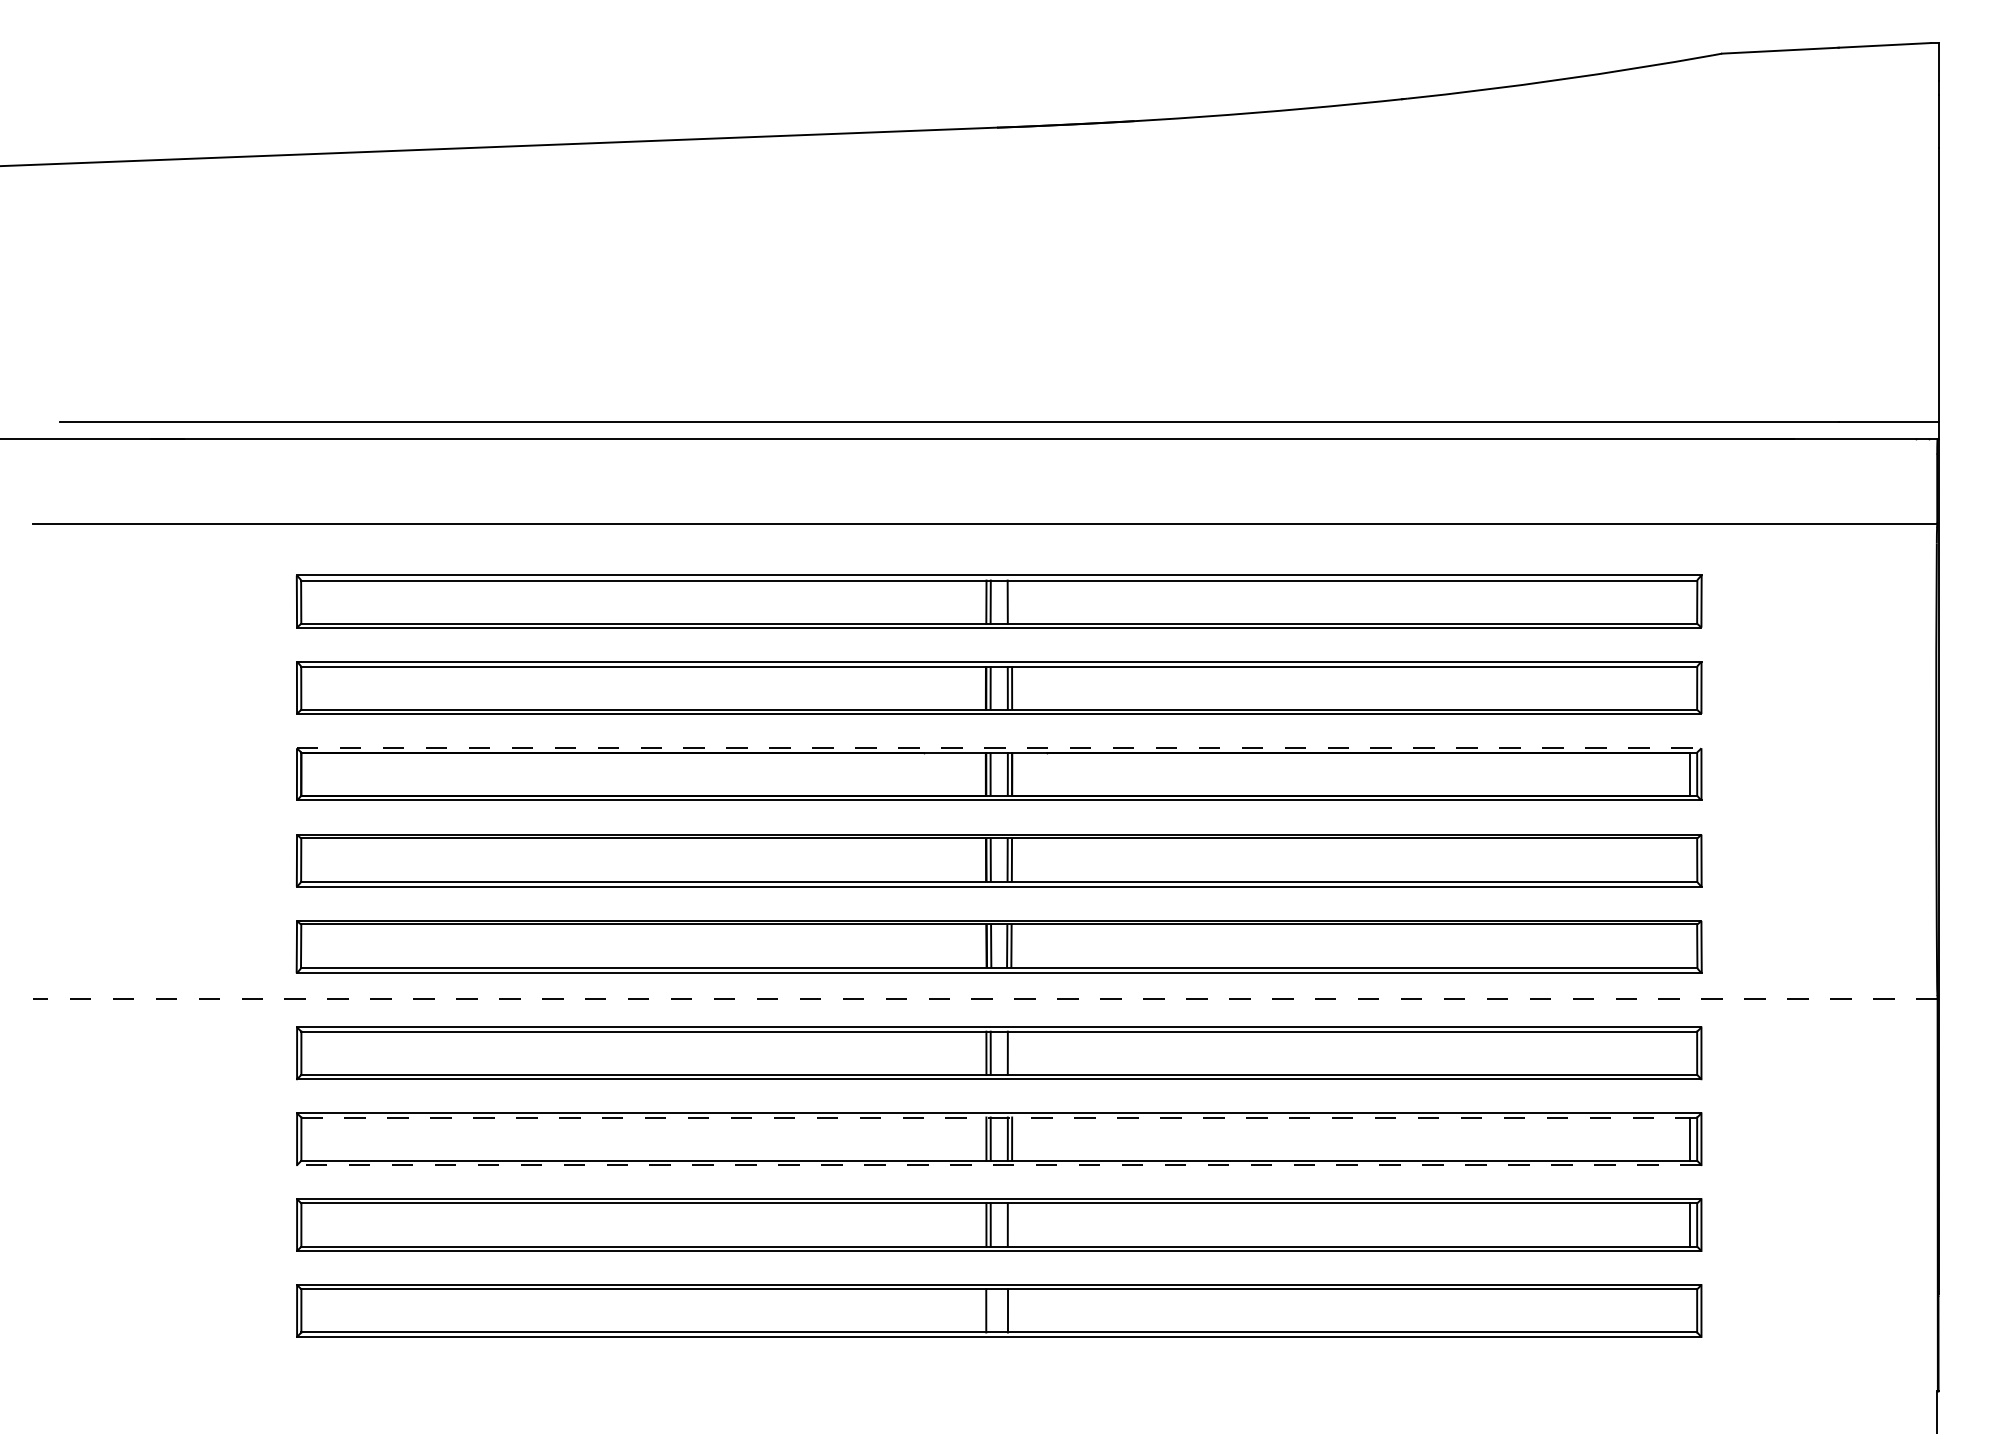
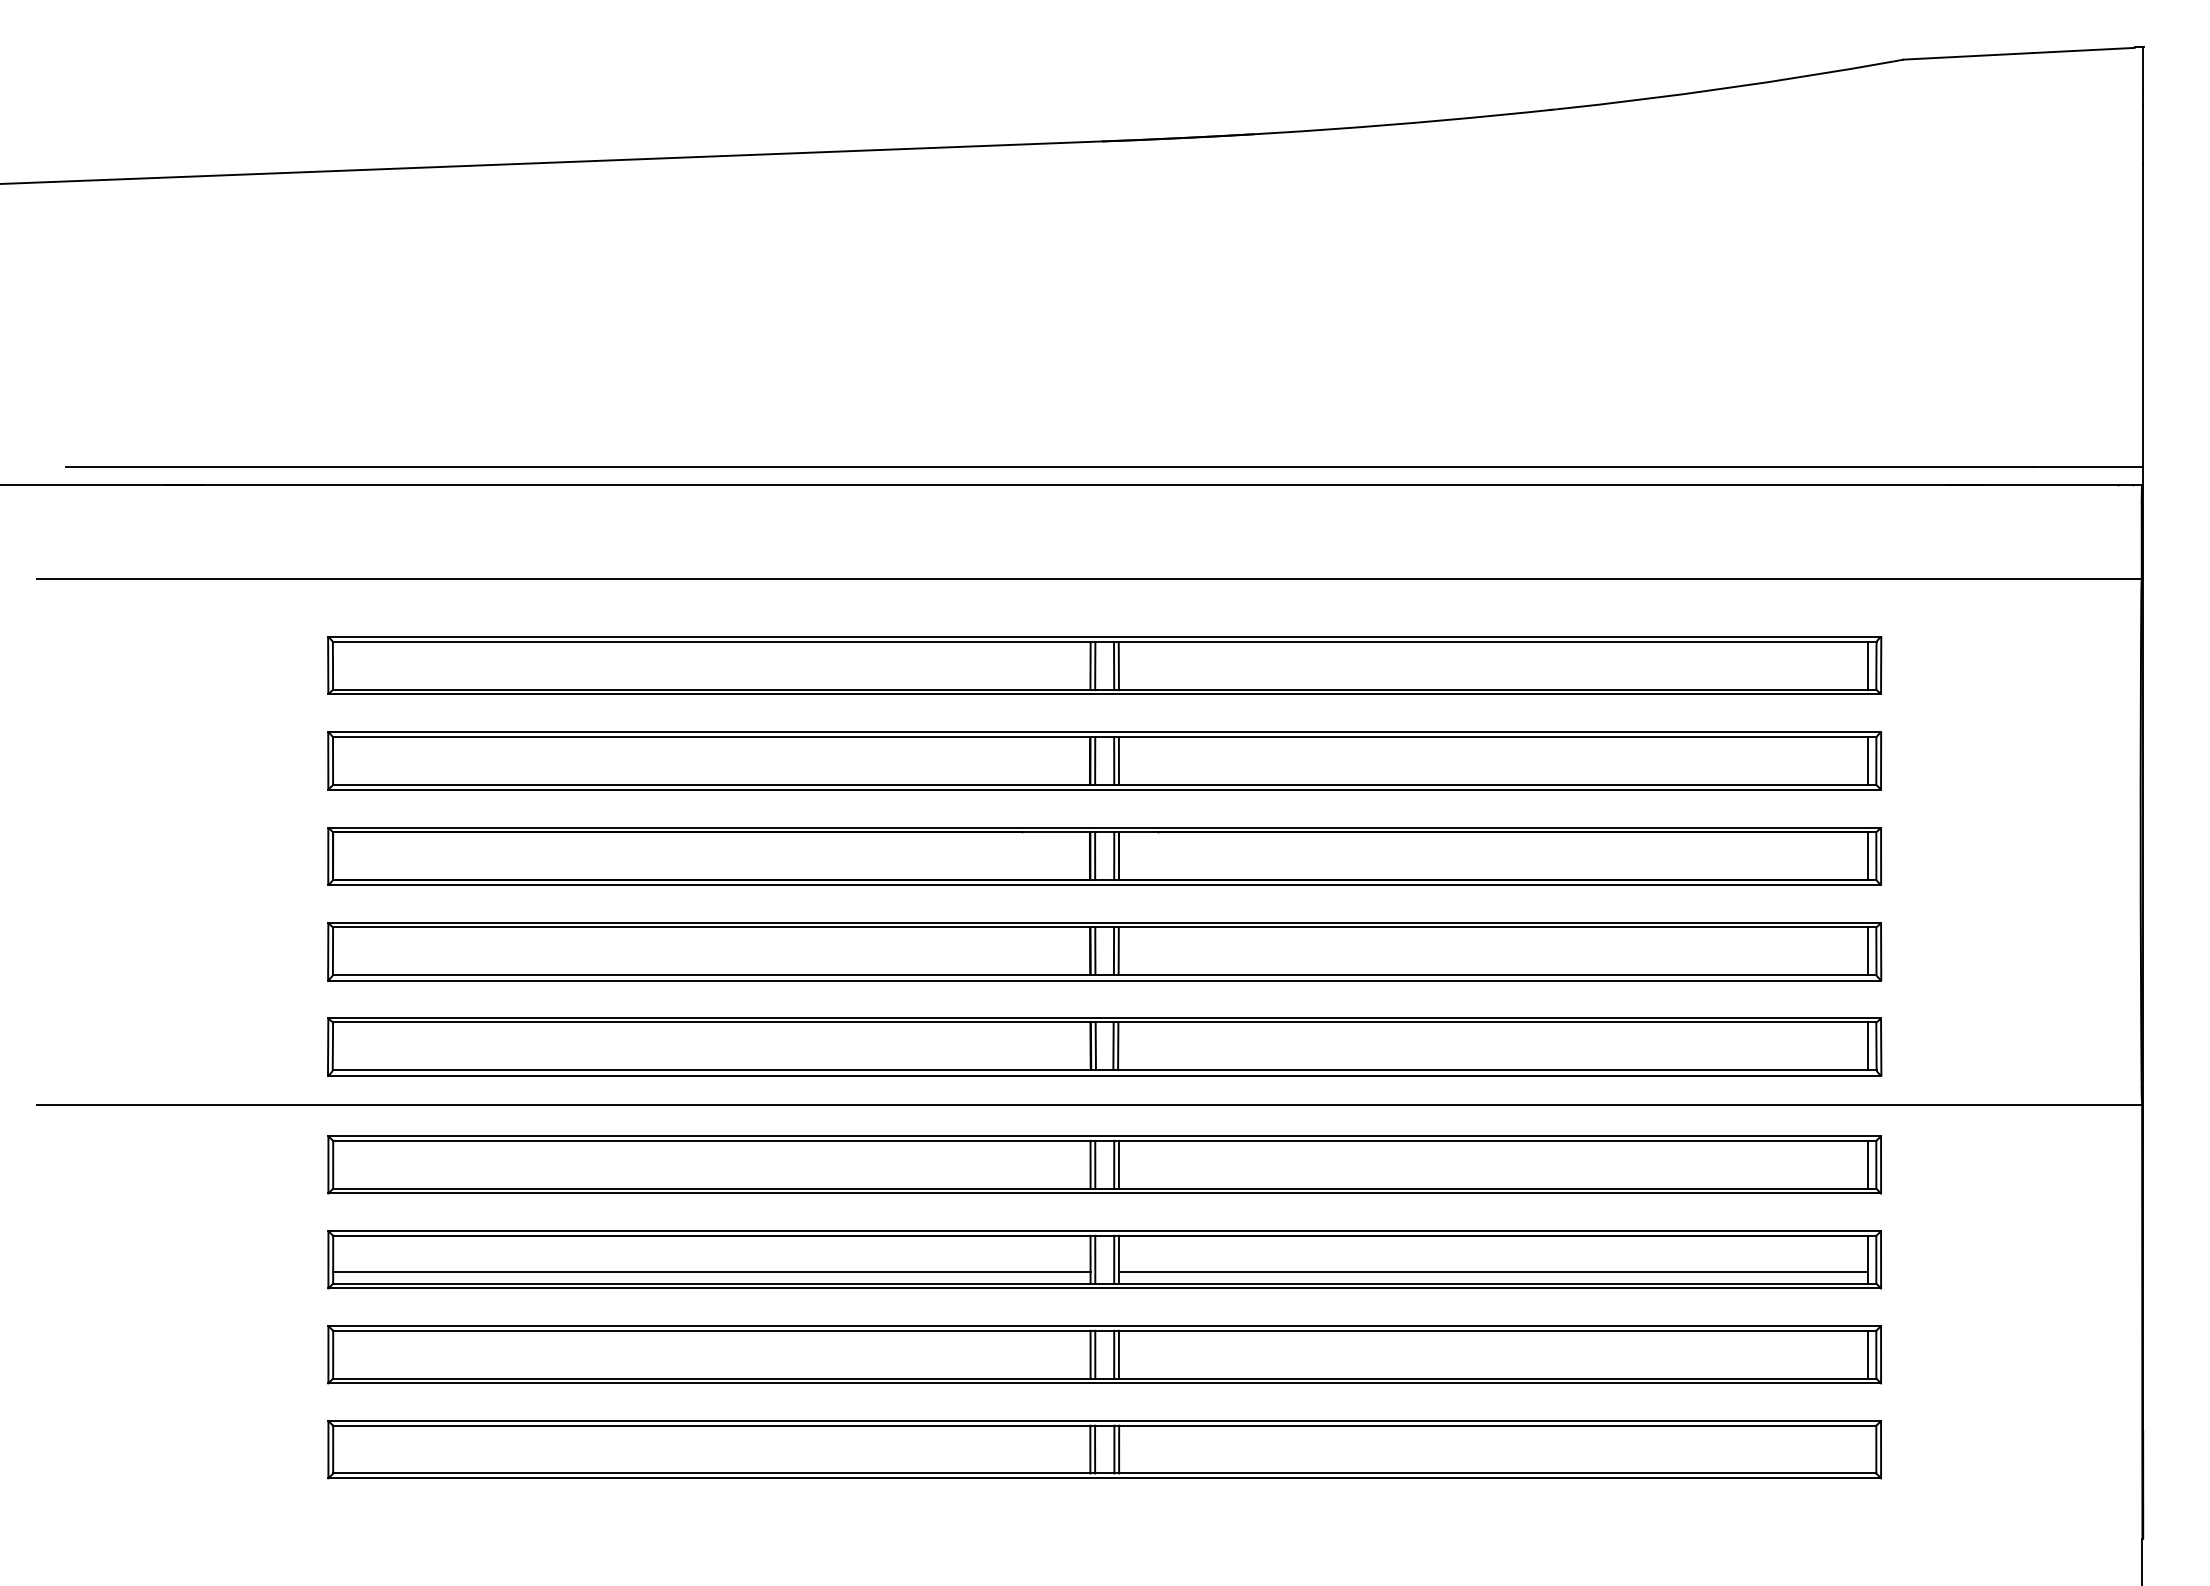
line: (1011, 602) -> (1118, 666), added
line: (1690, 602) -> (1868, 666), added
line: (1690, 688) -> (1868, 761), added
line: (999, 748) -> (1105, 827), dashed -> solid
line: (1690, 860) -> (1868, 951), added
line: (1690, 946) -> (1868, 1046), added
line: (985, 998) -> (1089, 1104), dashed -> solid
line: (1011, 1053) -> (1118, 1164), added
line: (1690, 1053) -> (1868, 1164), added
line: (999, 1117) -> (1104, 1235), dashed -> solid
line: (643, 1150) -> (711, 1272), added
line: (1350, 1150) -> (1493, 1272), added
line: (999, 1165) -> (1104, 1288), dashed -> solid
line: (1011, 1224) -> (1118, 1354), added
line: (990, 1310) -> (1095, 1449), added
line: (1012, 1310) -> (1119, 1449), added

